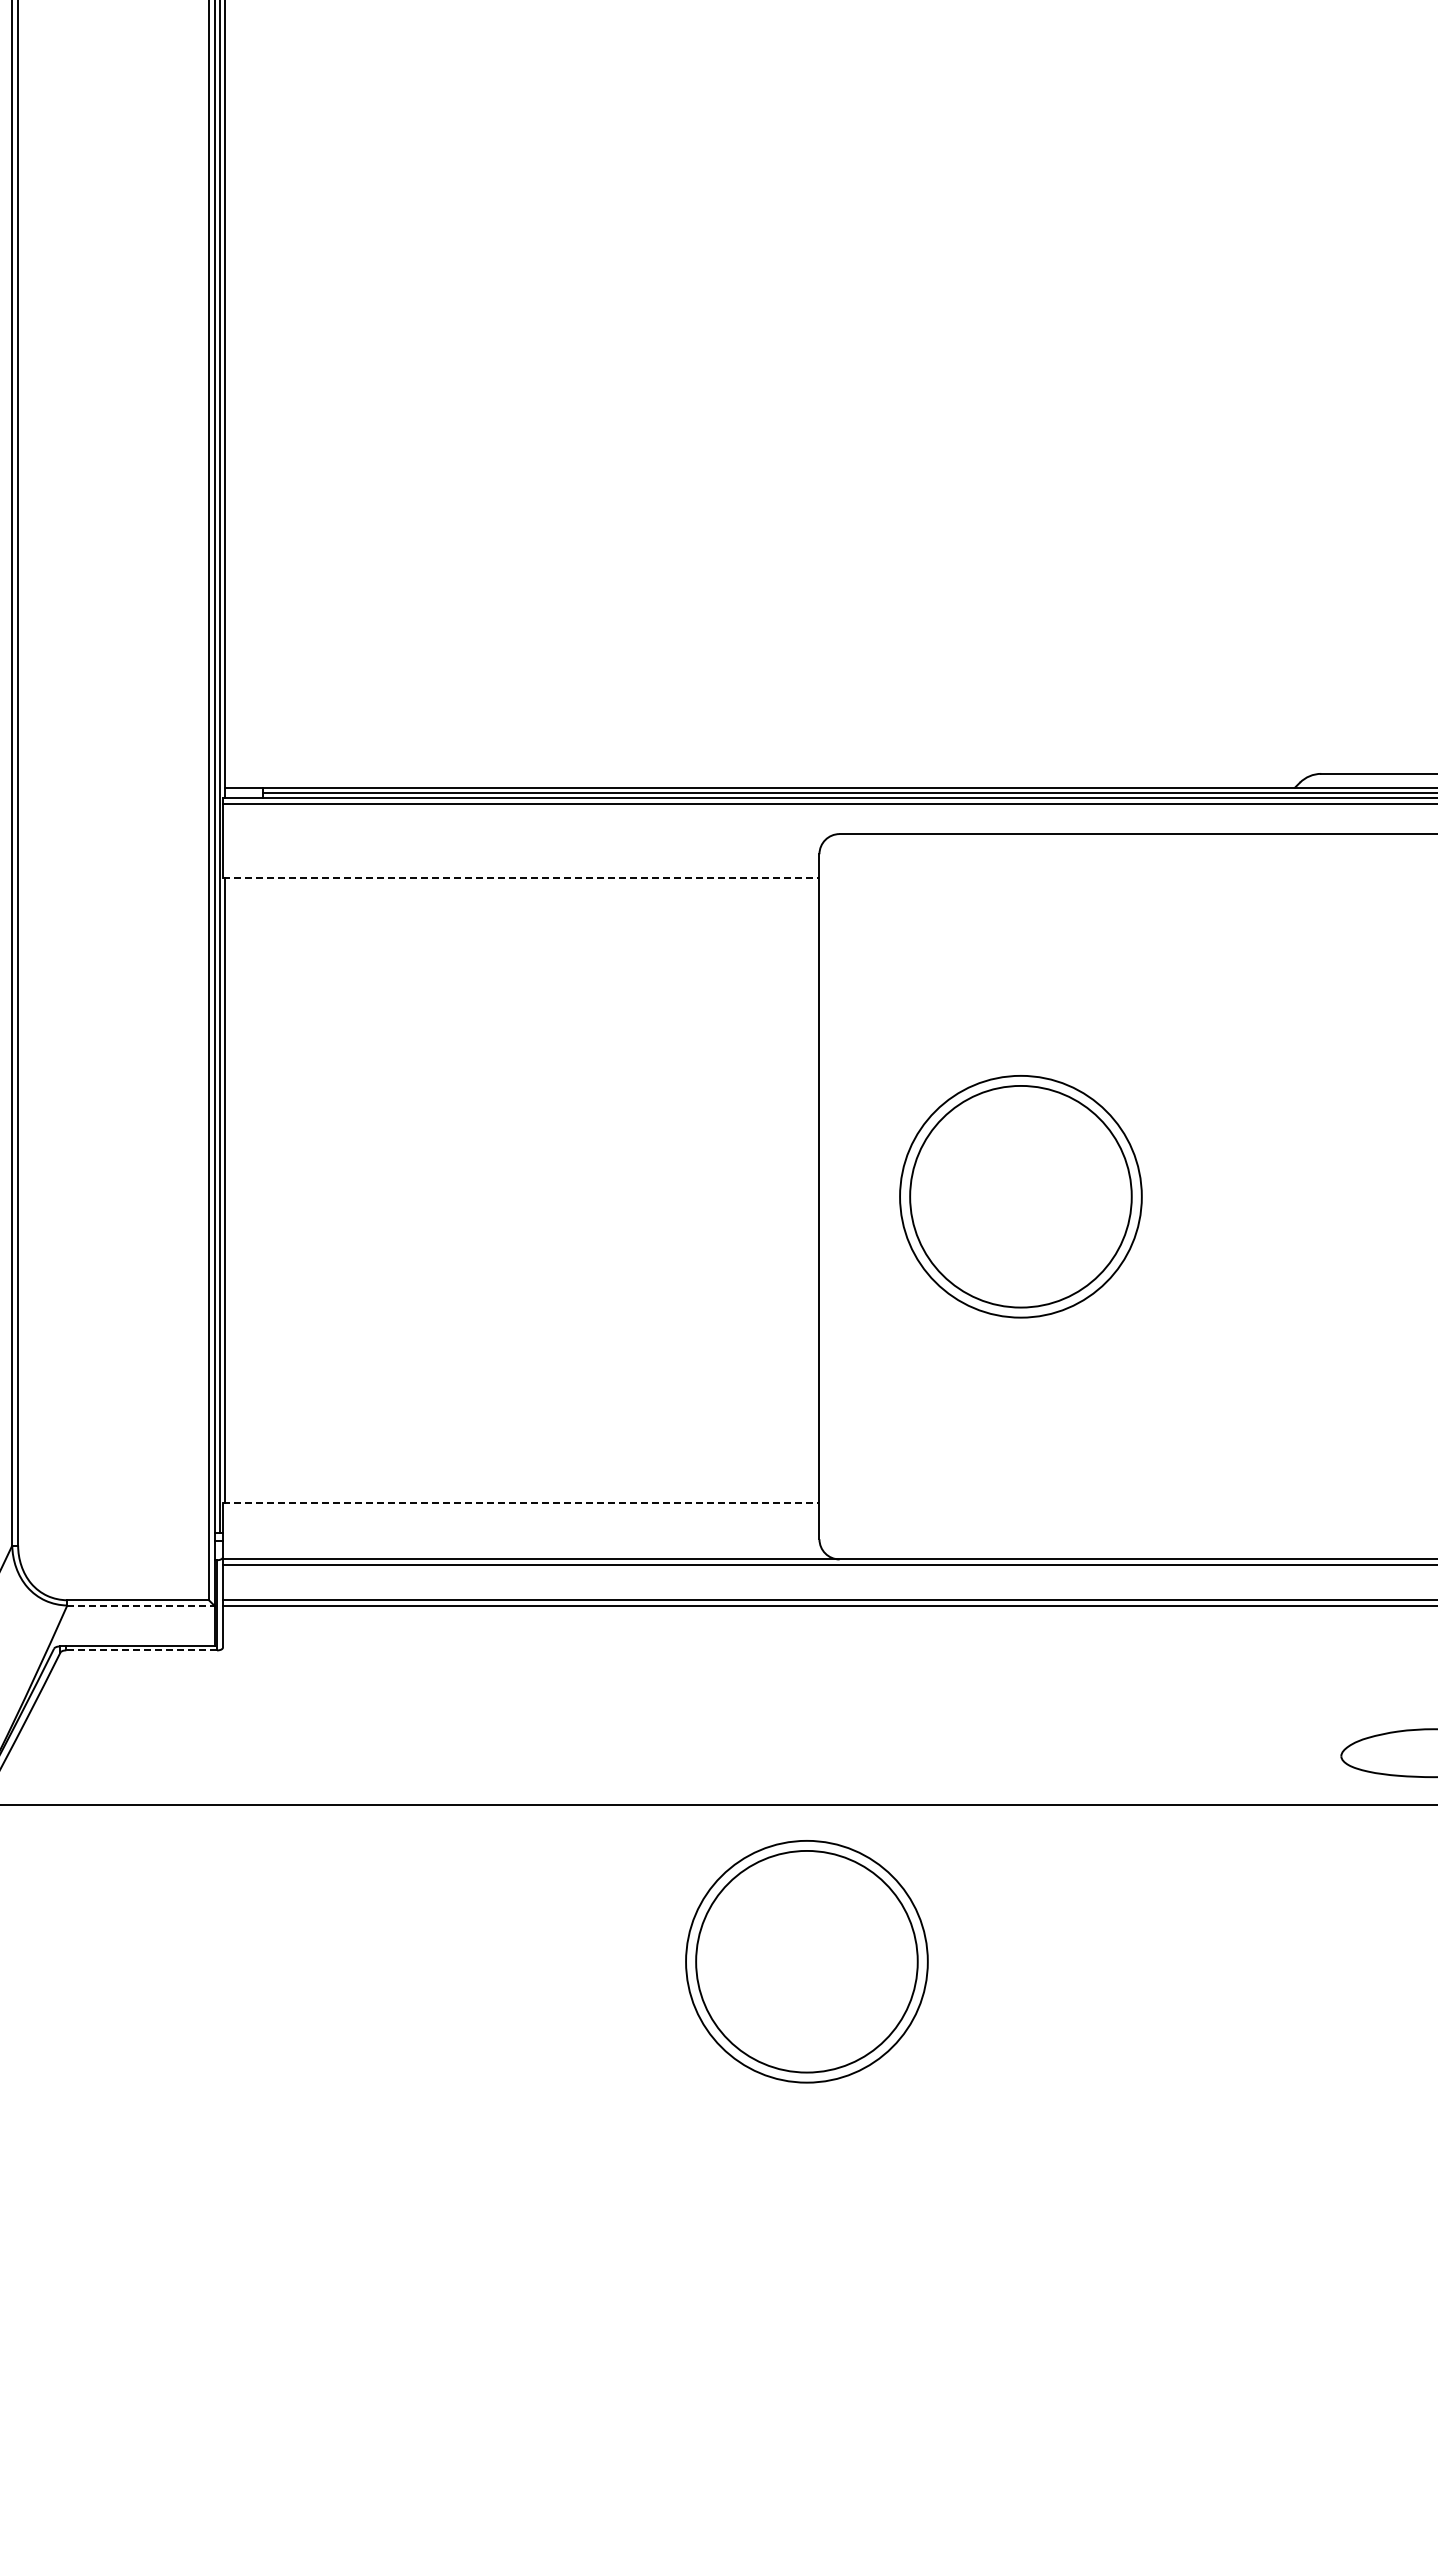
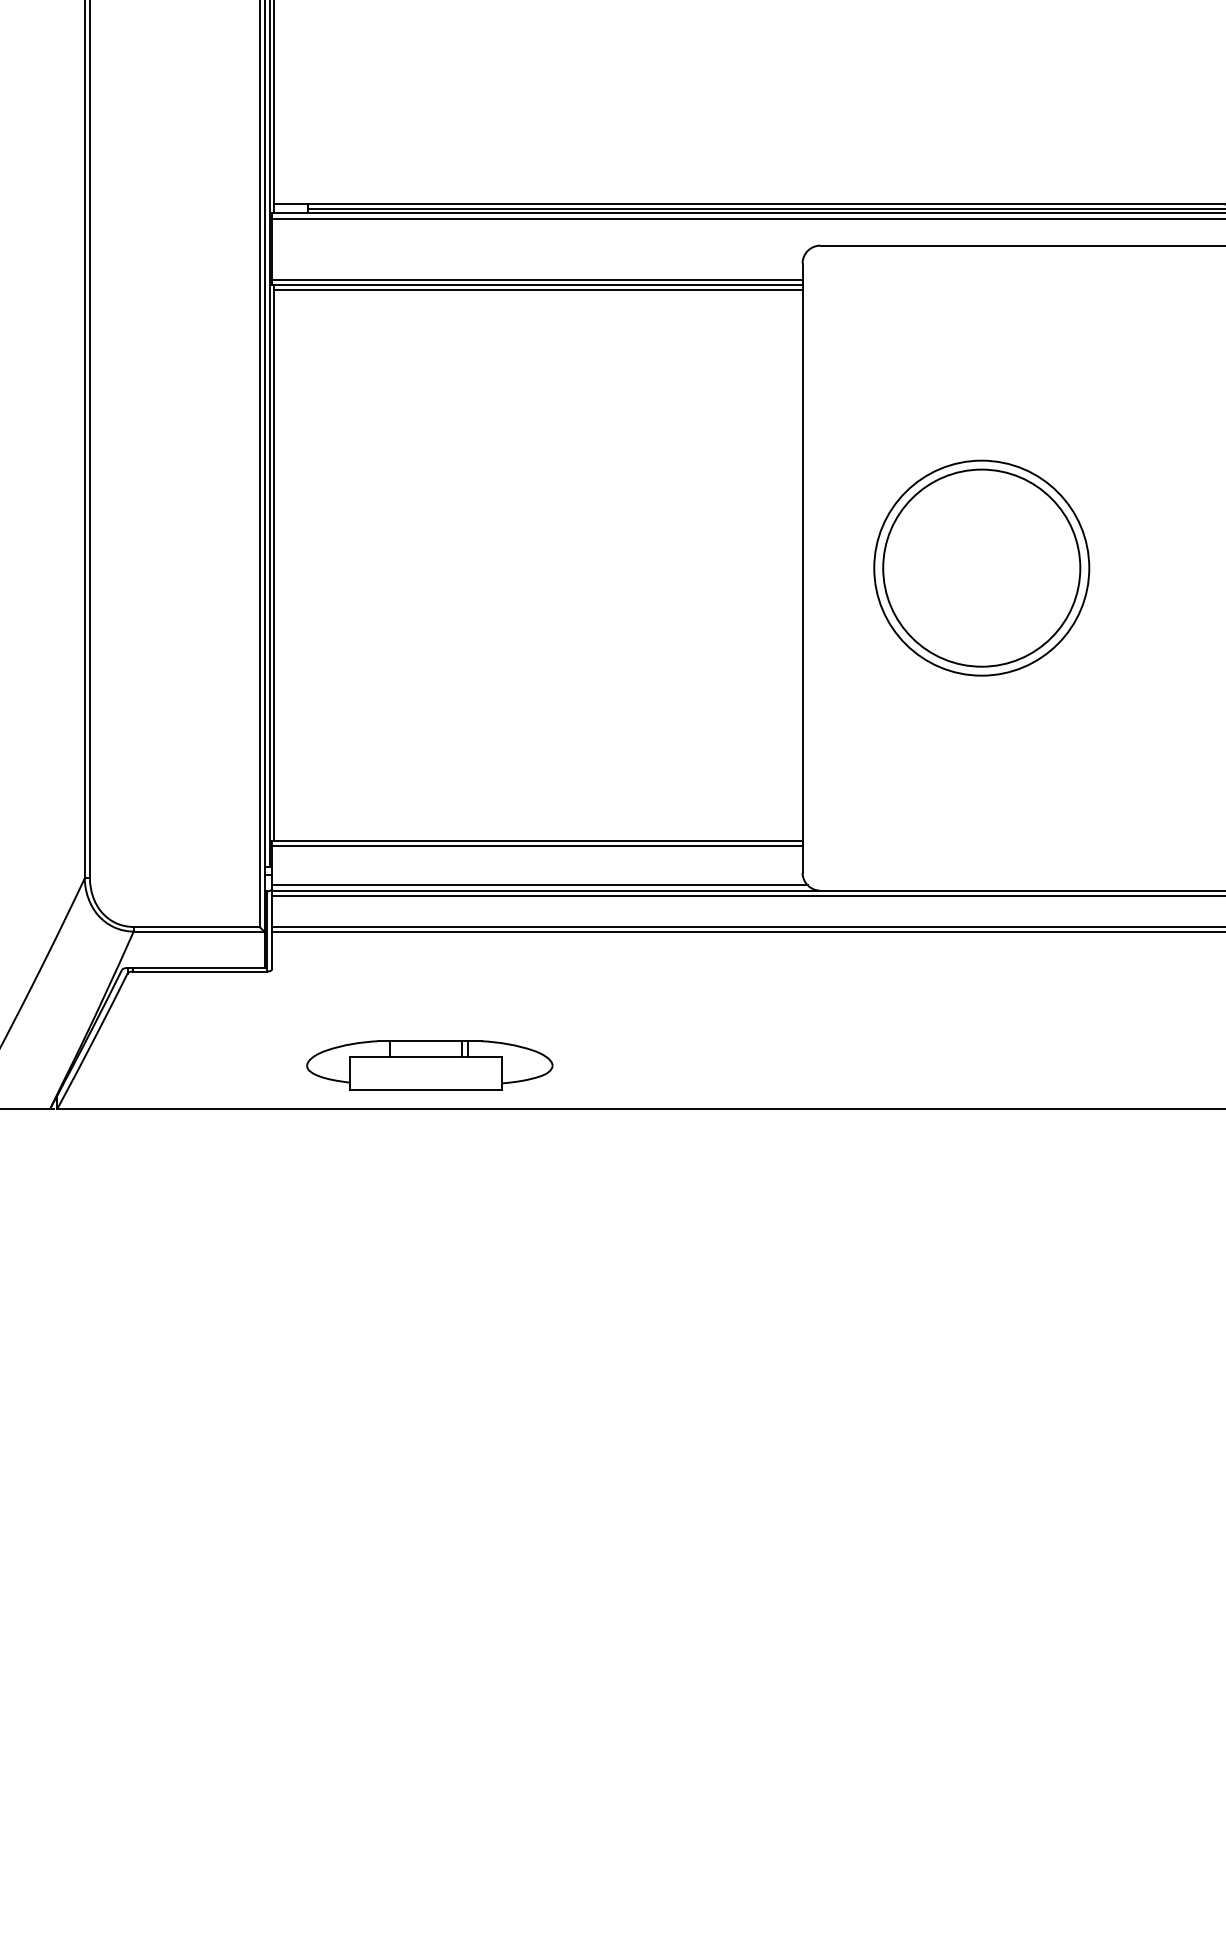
line: (521, 872) -> (537, 279), added
line: (521, 878) -> (537, 285), dashed -> solid
line: (522, 884) -> (538, 290), added
line: (521, 1503) -> (537, 840), dashed -> solid
line: (521, 1509) -> (537, 846), added
line: (524, 1553) -> (540, 885), added
line: (141, 1605) -> (199, 931), dashed -> solid
line: (141, 1650) -> (199, 971), dashed -> solid
part: (400, 1755) -> (429, 1065), added
part: (806, 1961) -> (791, 1248), removed

